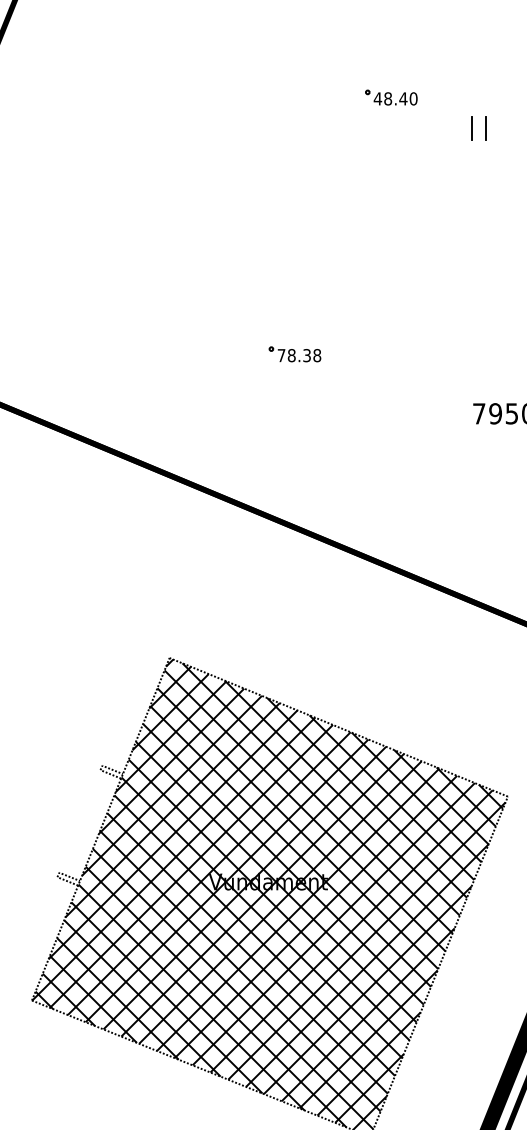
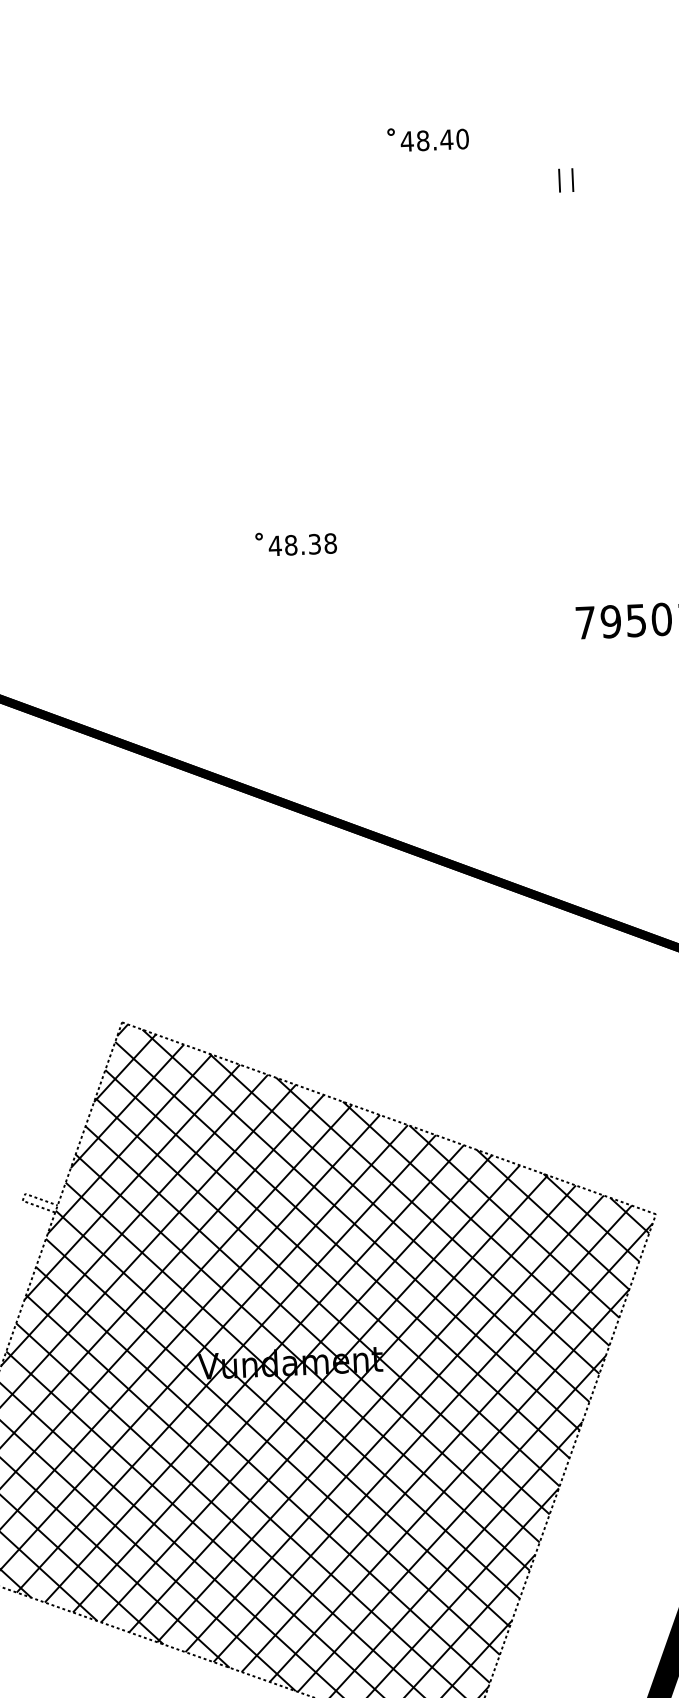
part: (478, 127) -> (565, 179), size x0.62
text: (281, 355) -> (275, 545), 78.38 -> 48.38

